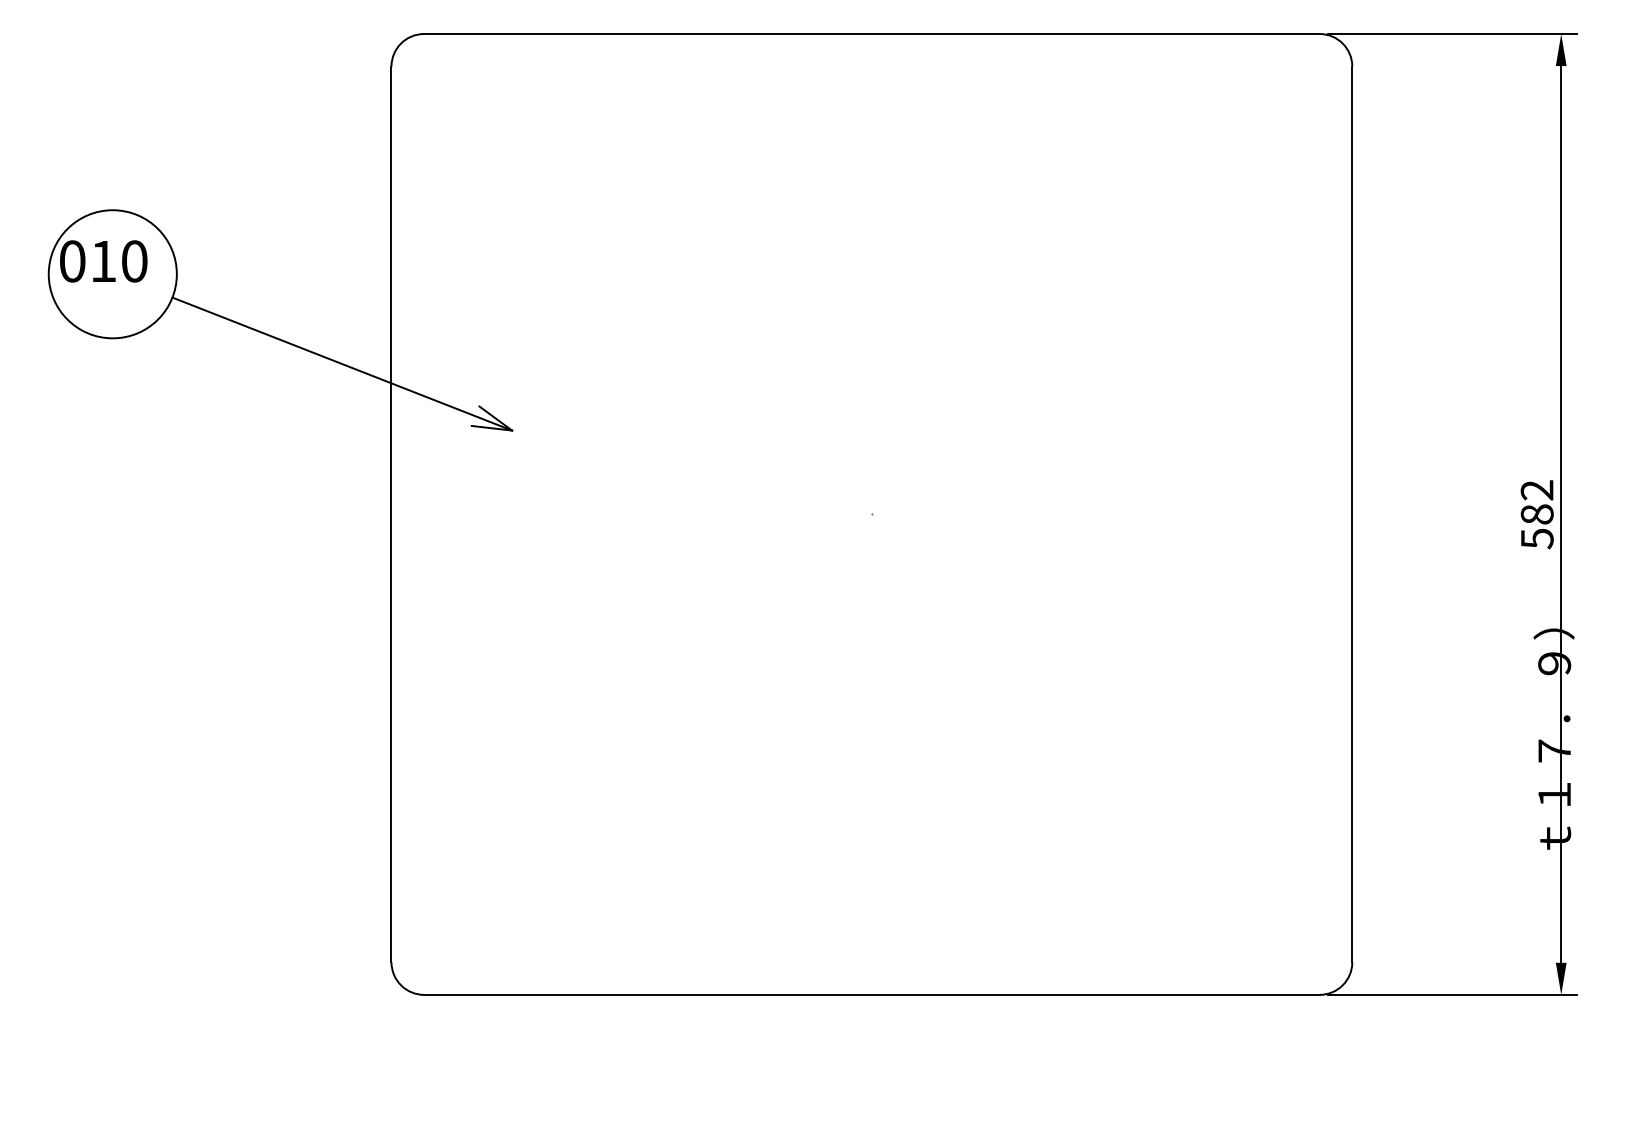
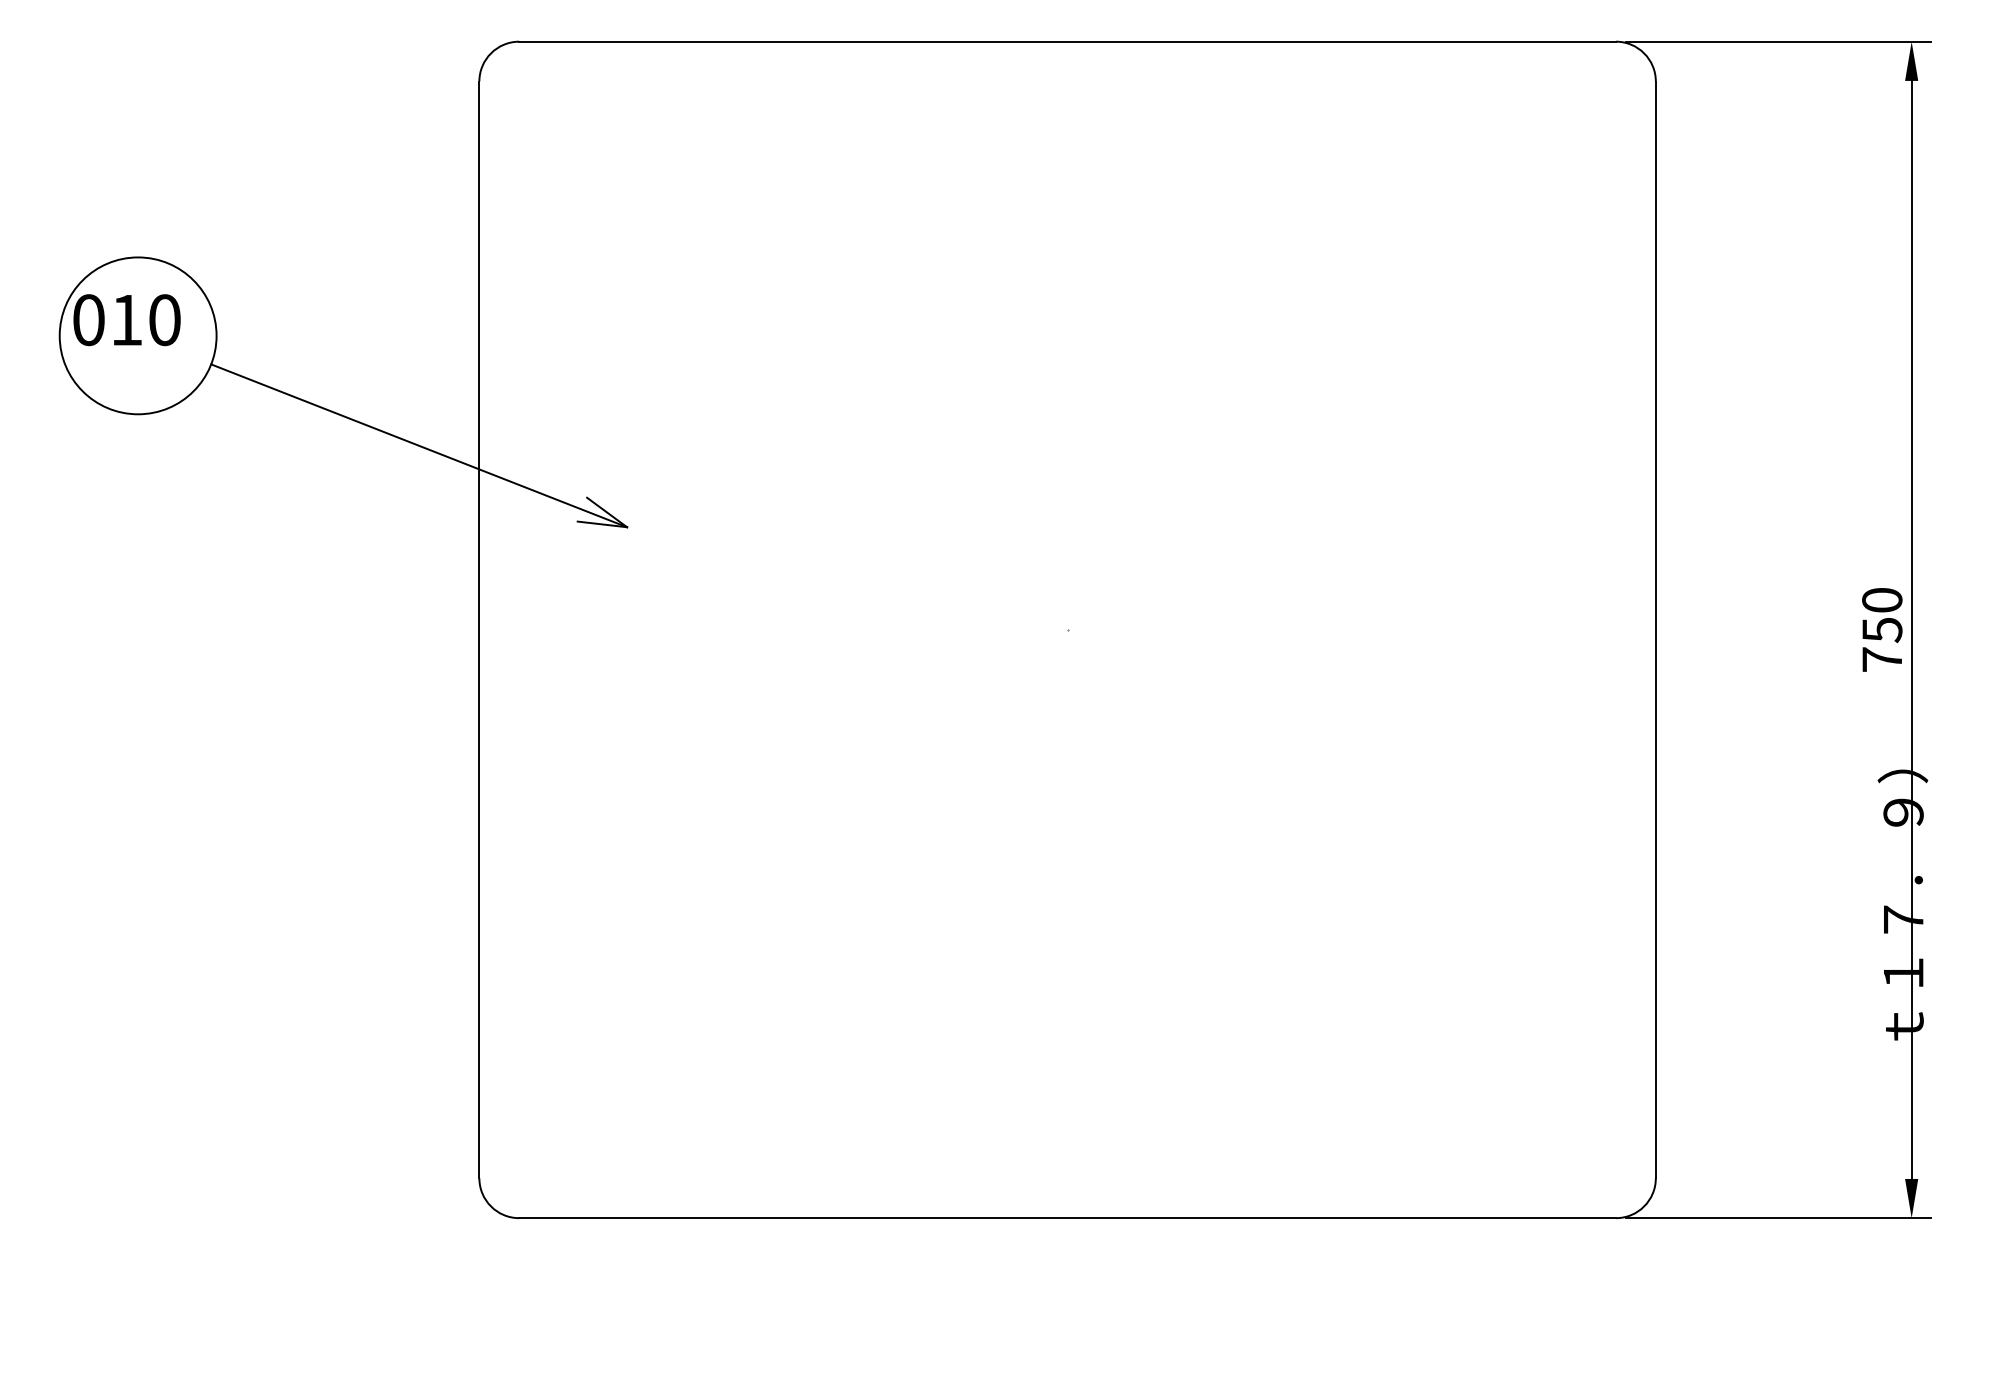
text: (1537, 514) -> (1882, 630), 582 -> 750

